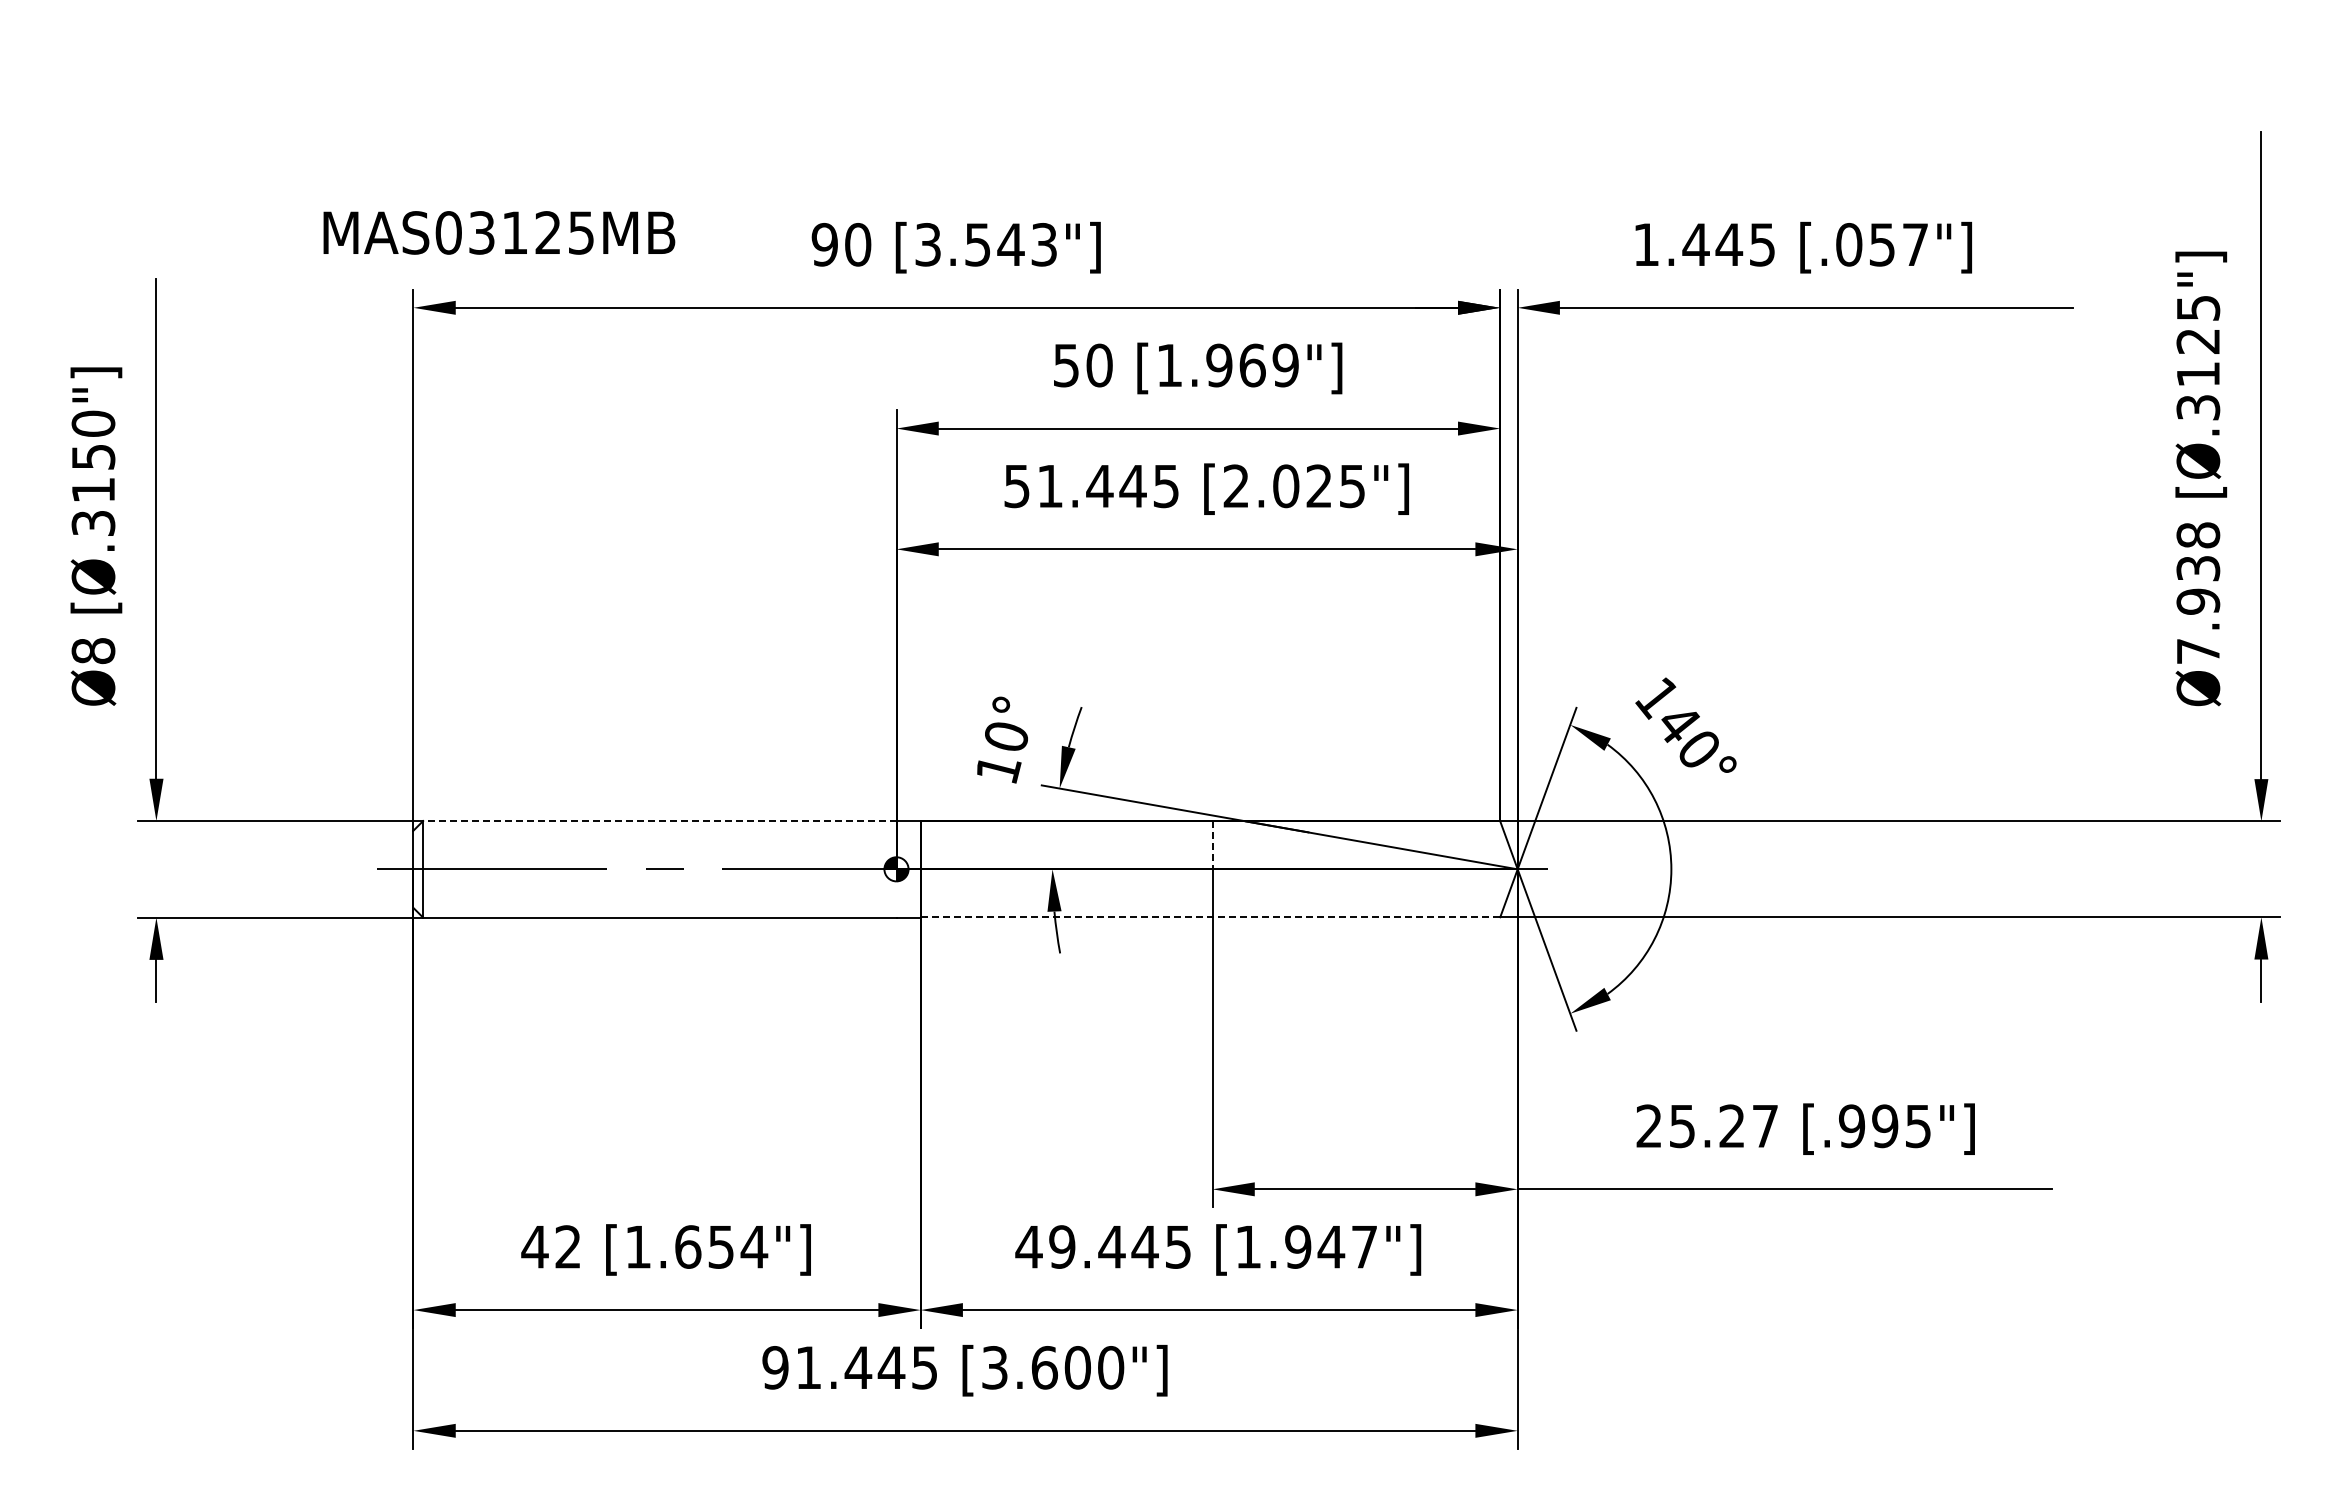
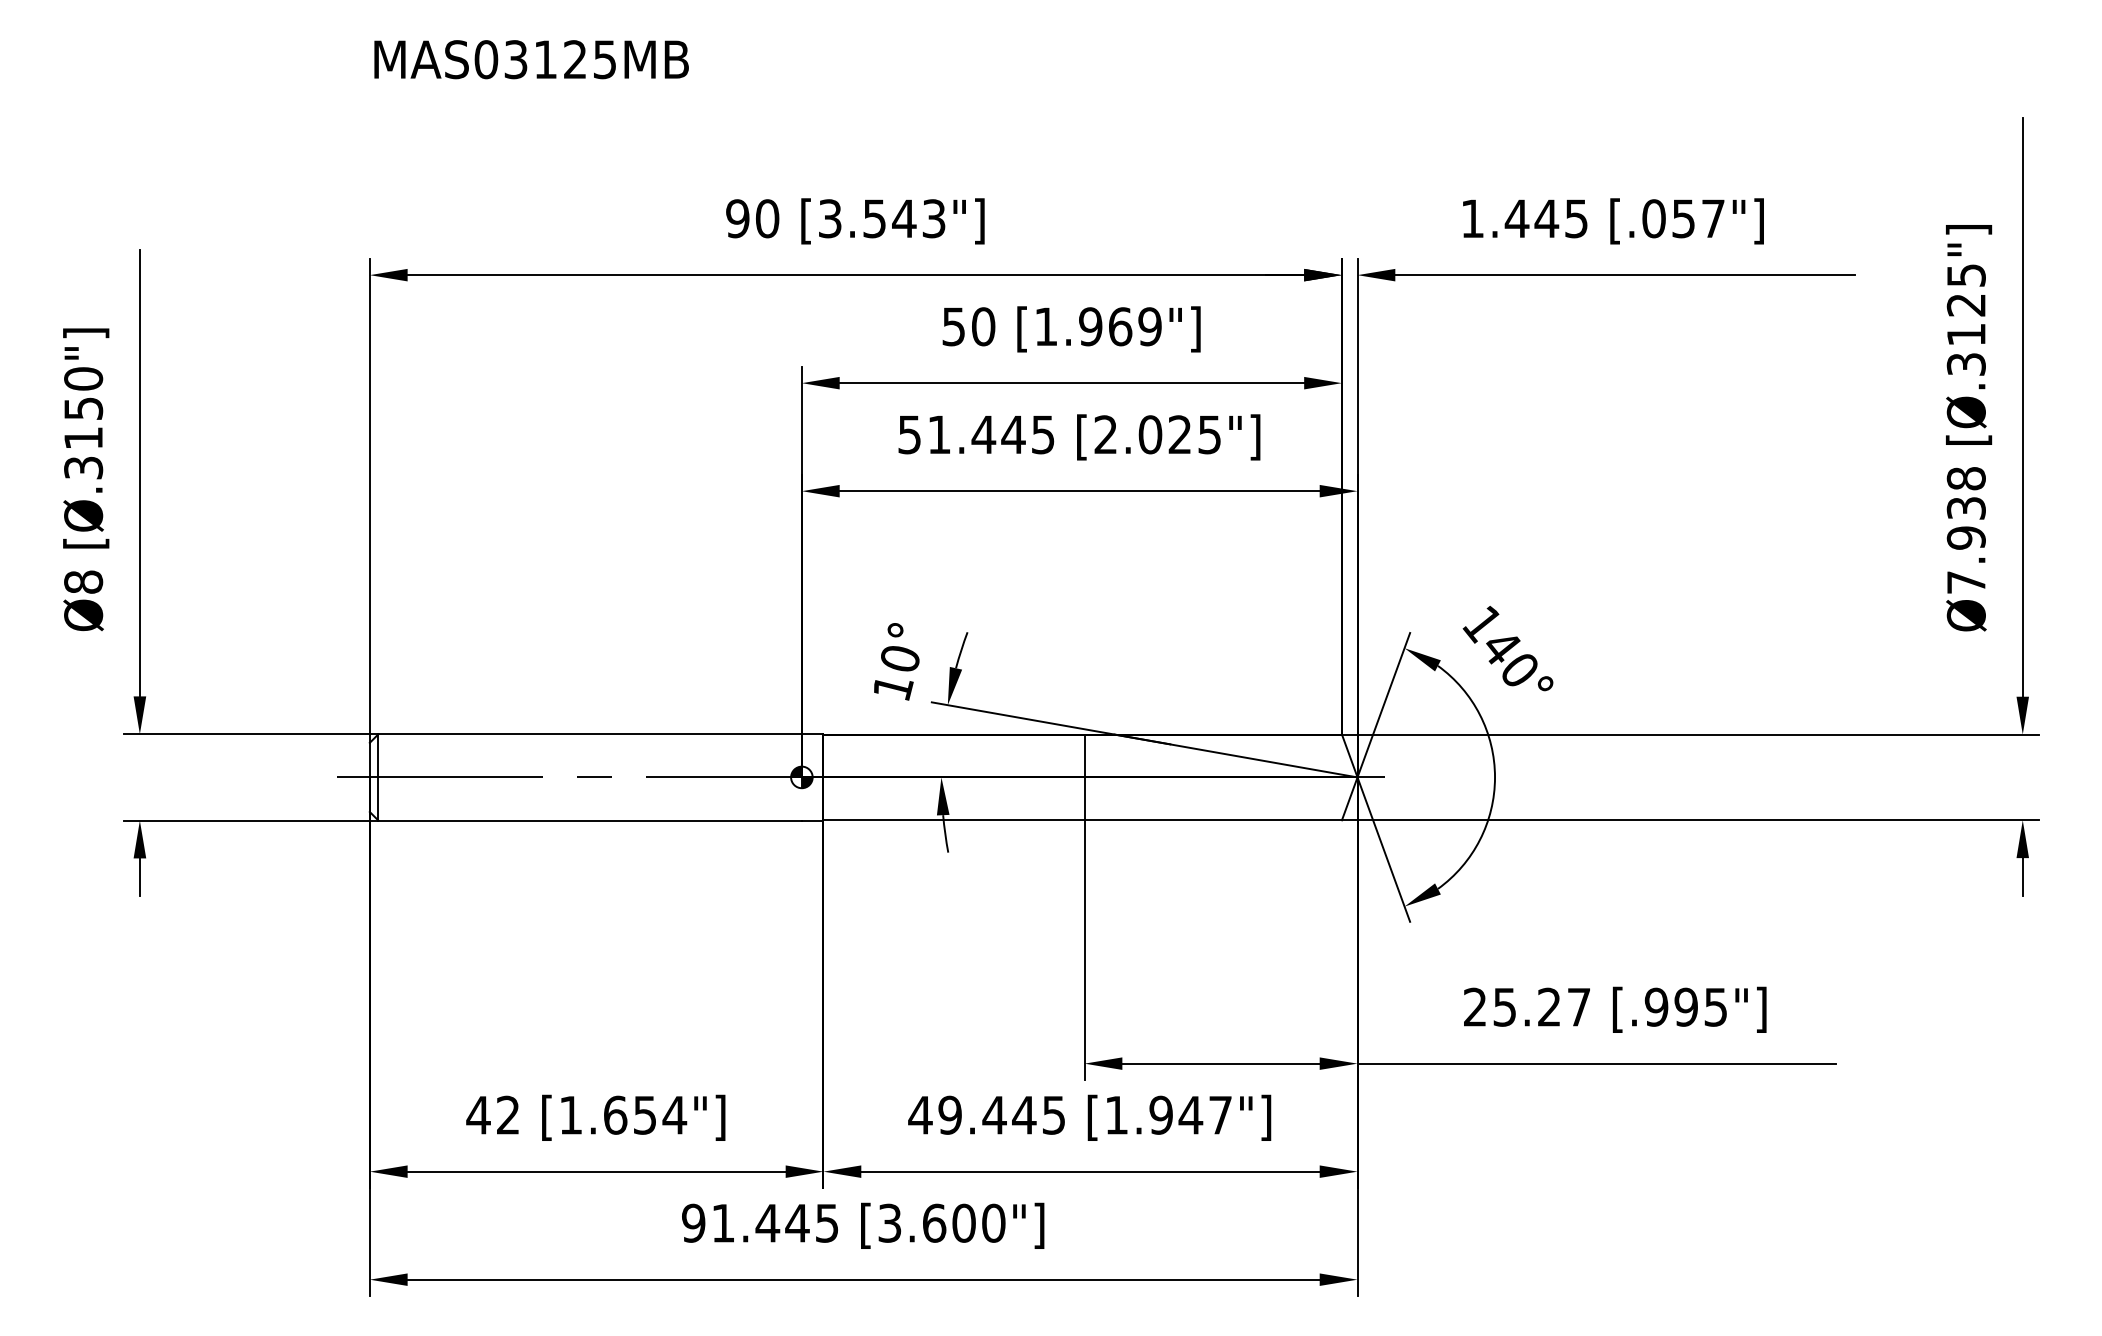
text: (499, 232) -> (531, 59), moved
line: (659, 821) -> (589, 734), dashed -> solid
line: (1212, 845) -> (1084, 756), dashed -> solid
line: (1210, 917) -> (1082, 820), dashed -> solid

